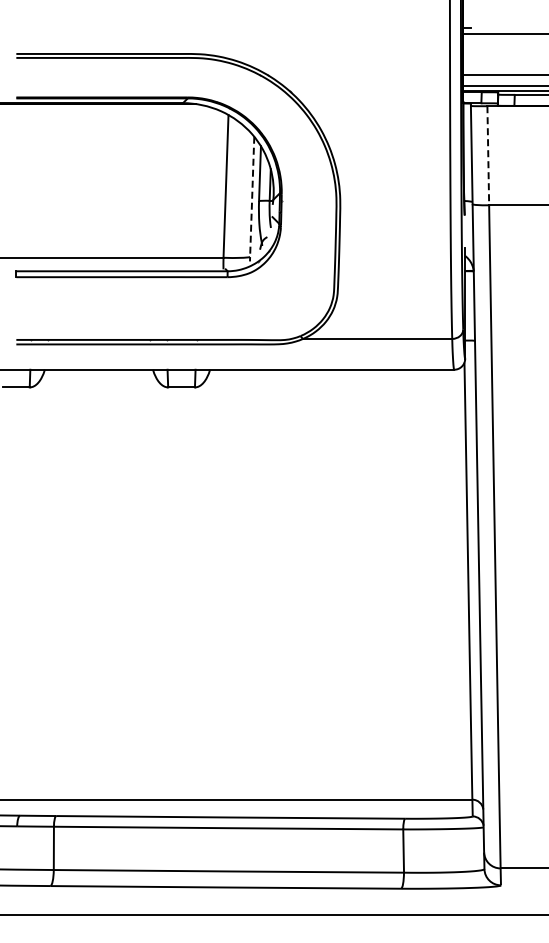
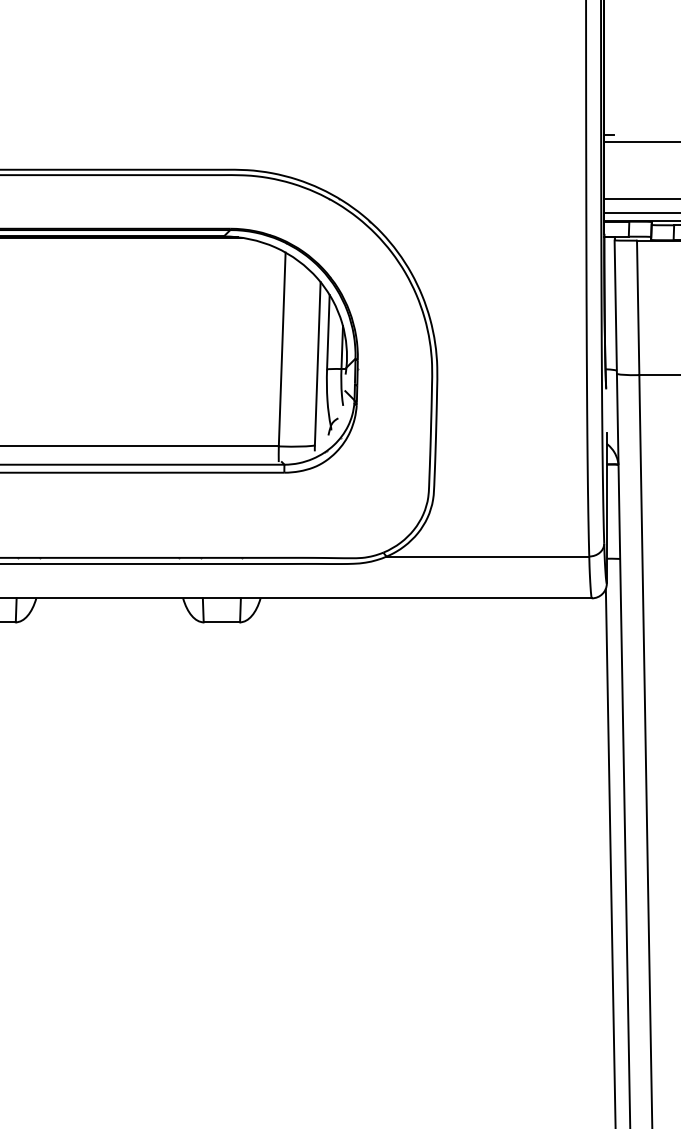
line: (488, 155) -> (638, 307), dashed -> solid
line: (252, 197) -> (318, 364), dashed -> solid

